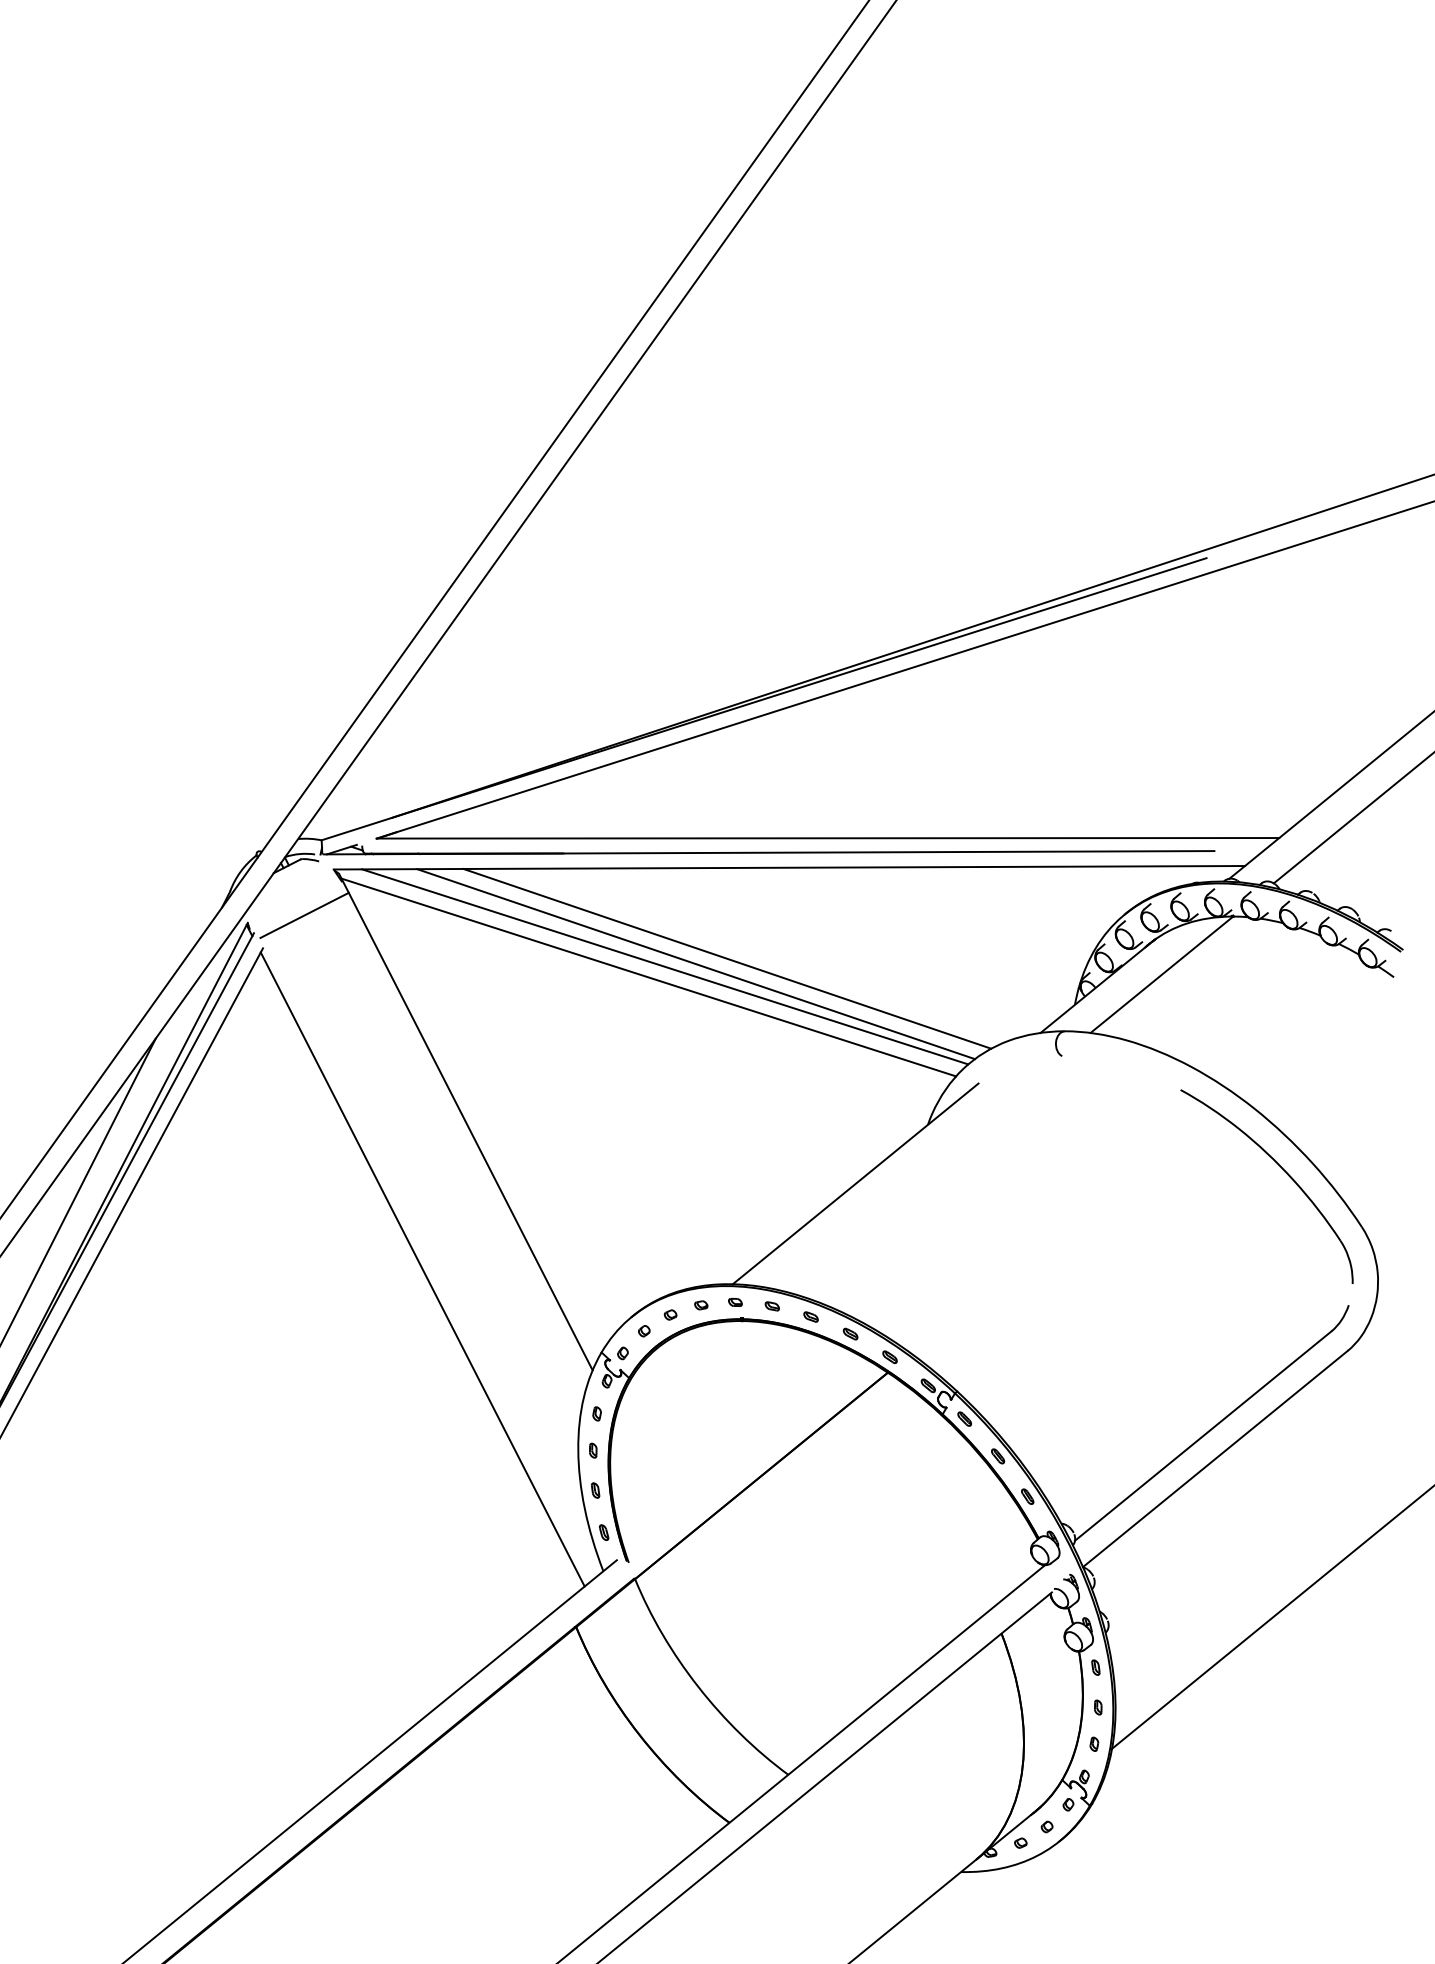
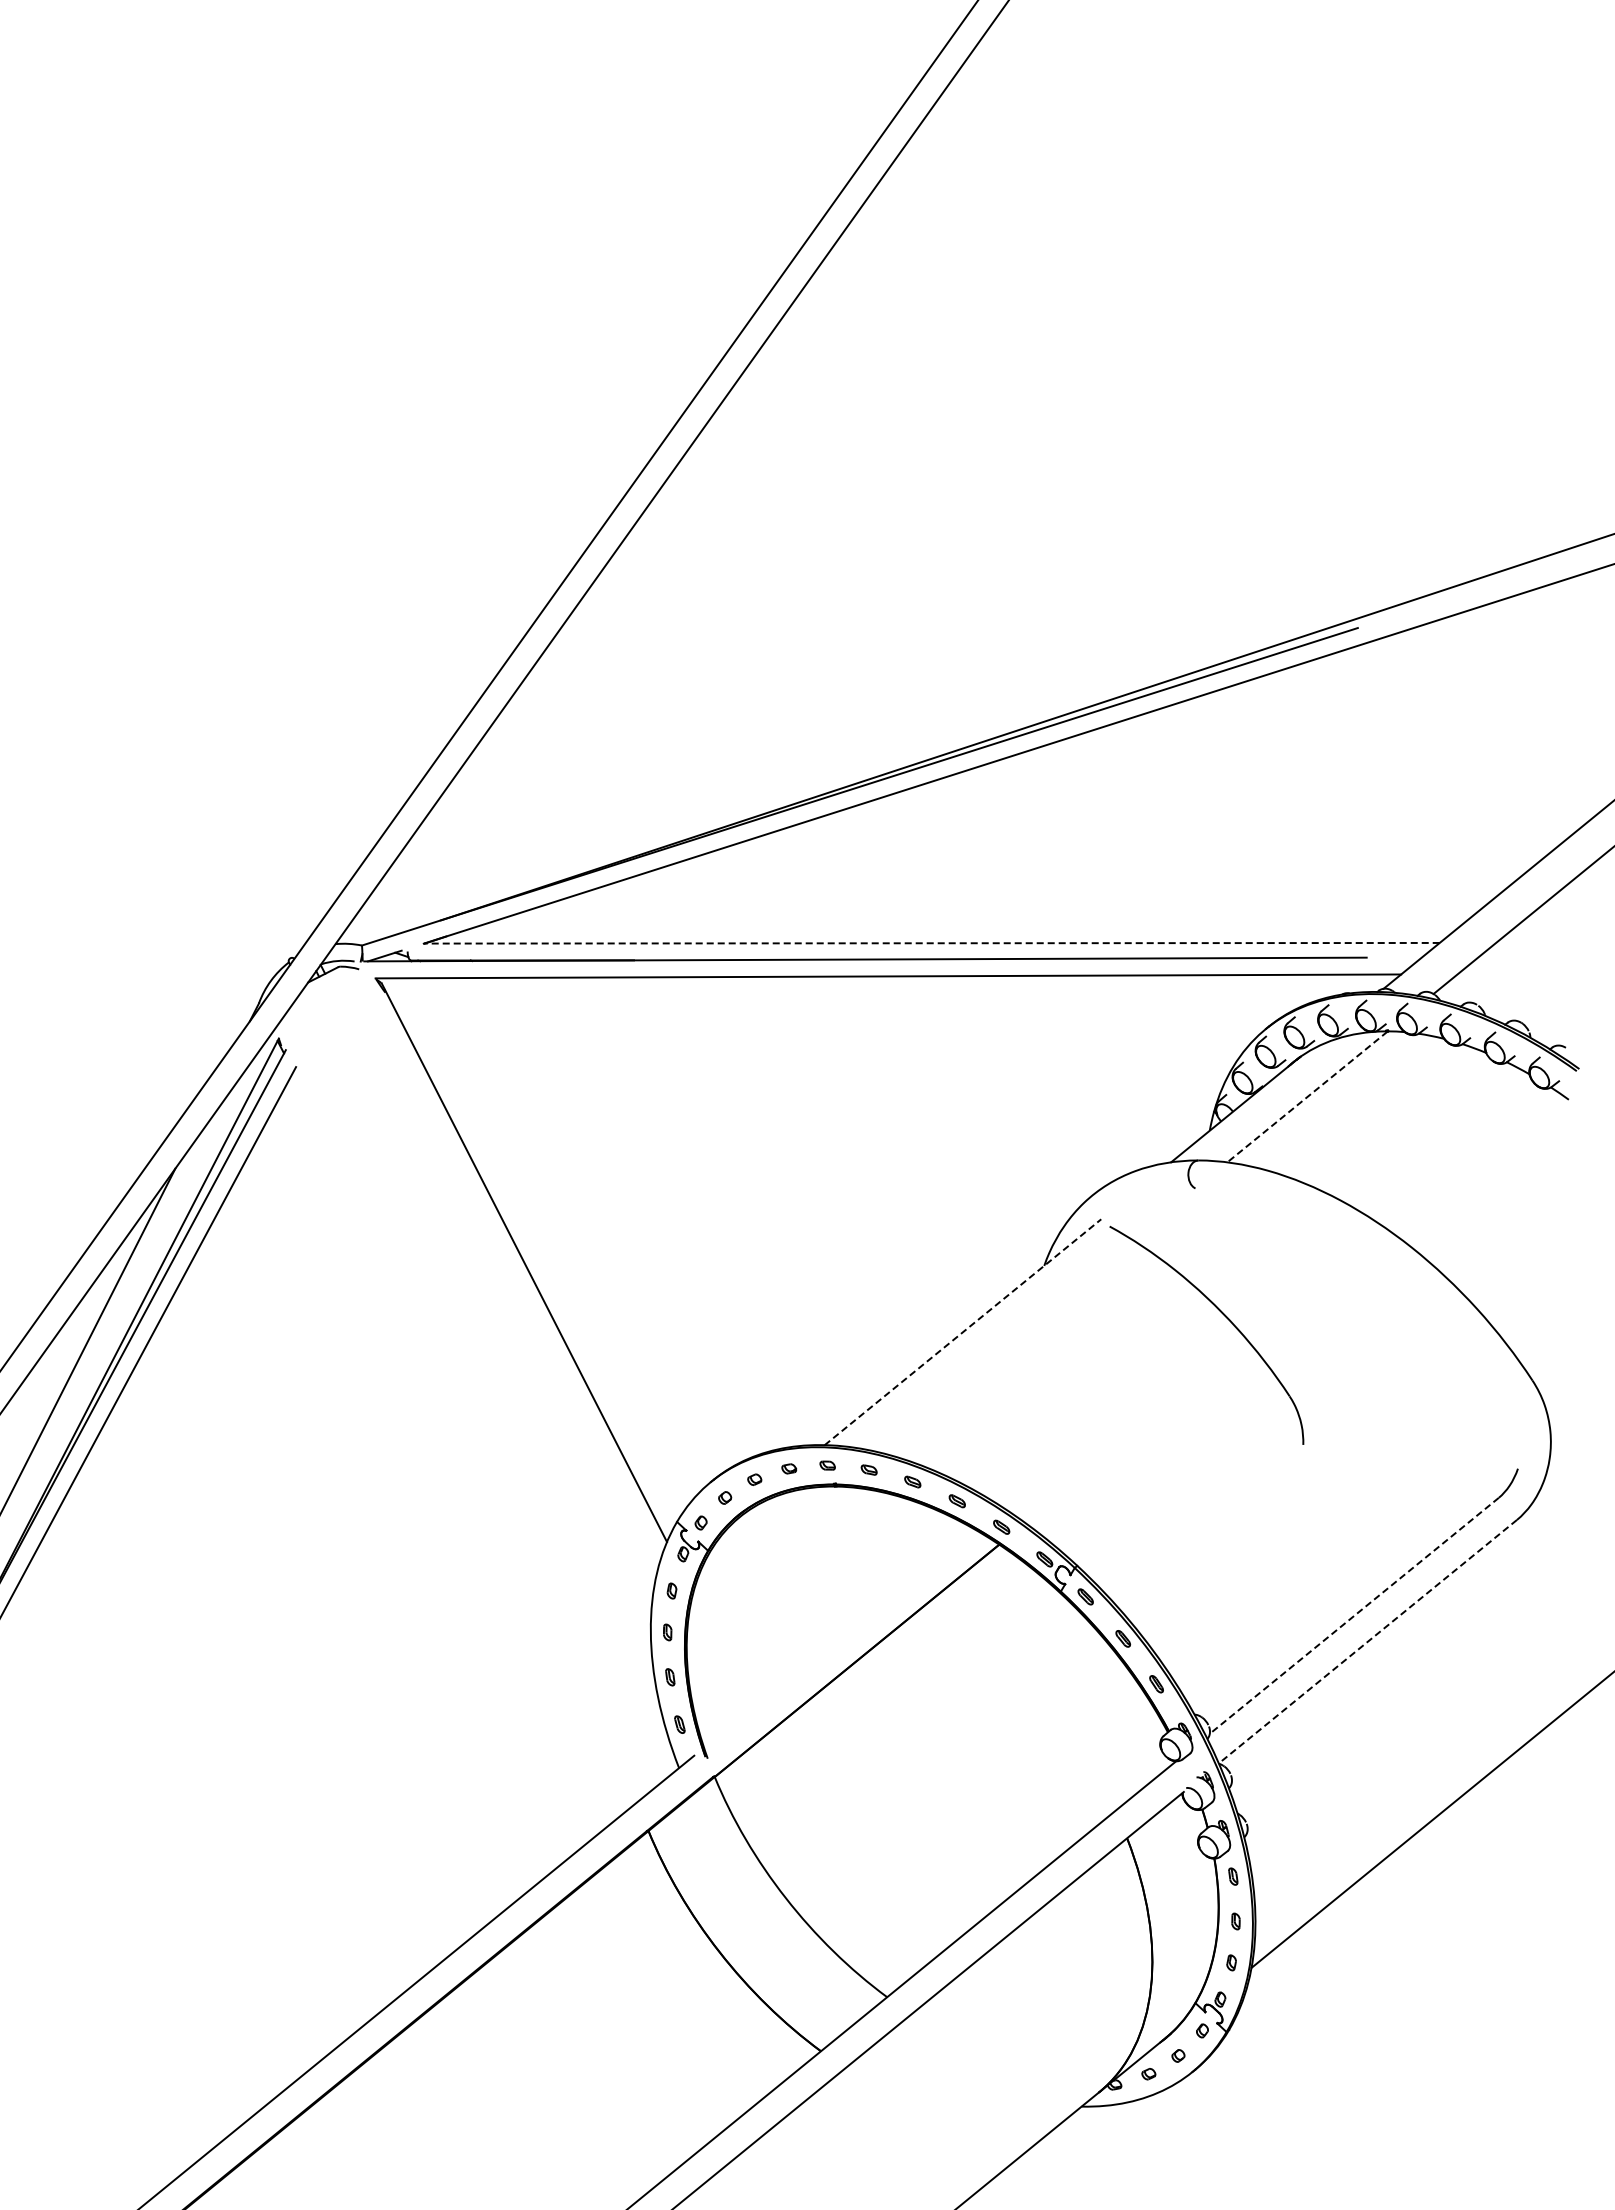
line: (827, 838) -> (931, 943), solid -> dashed
line: (304, 914) -> (342, 1029), removed
line: (727, 958) -> (818, 1078), removed
line: (696, 963) -> (783, 1084), removed
line: (665, 966) -> (748, 1087), removed
line: (1161, 975) -> (1307, 1097), solid -> dashed
line: (649, 977) -> (730, 1099), removed
part: (1282, 1169) -> (1224, 1316), moved
line: (855, 1184) -> (962, 1332), solid -> dashed
line: (422, 1269) -> (475, 1428), removed
line: (1203, 1435) -> (1354, 1615), solid -> dashed
line: (1215, 1459) -> (1367, 1642), solid -> dashed

